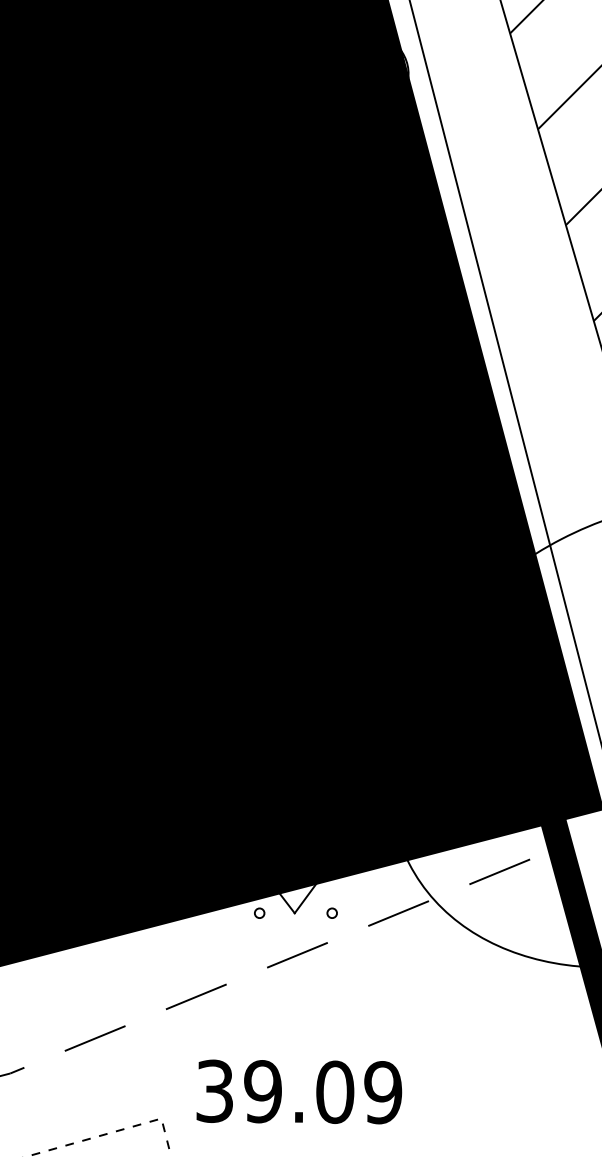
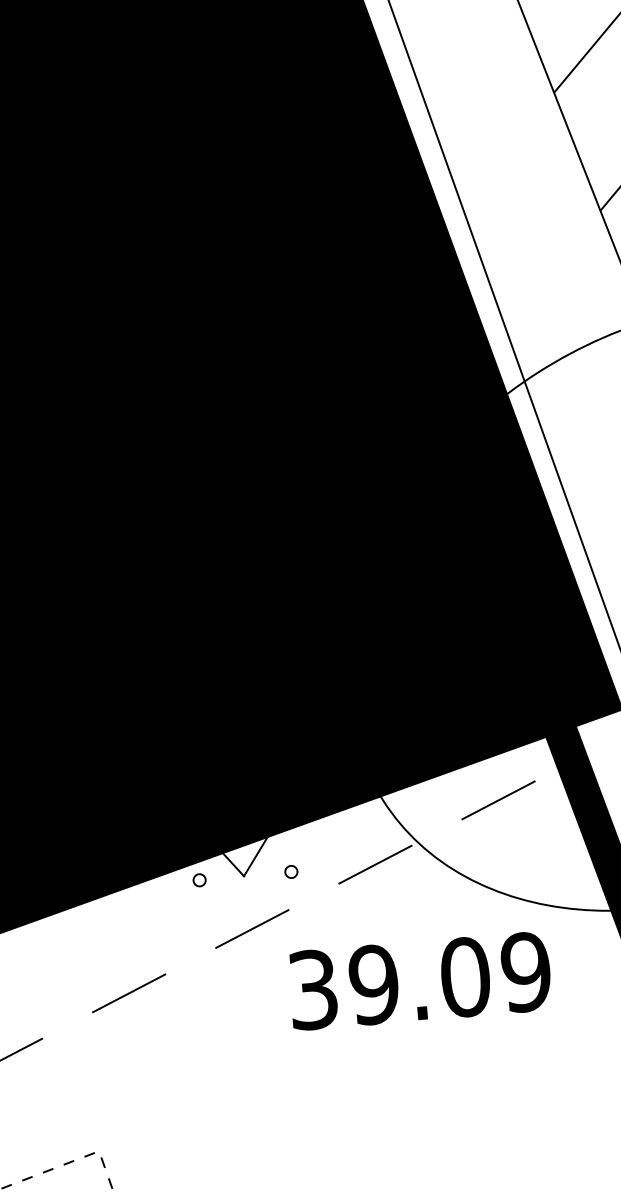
text: (299, 1091) -> (420, 980), moved

